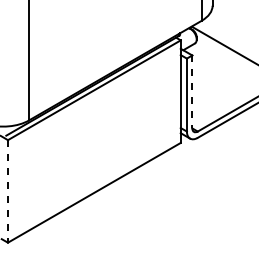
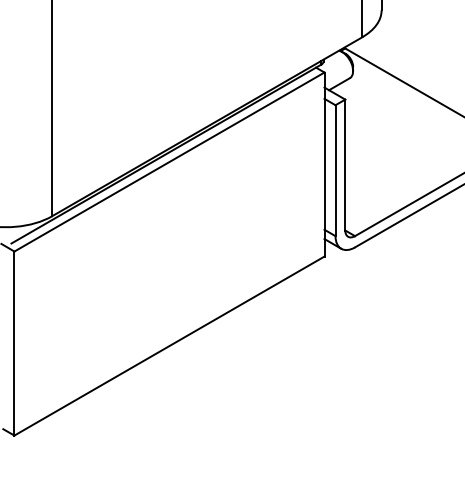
line: (192, 92) -> (345, 166), dashed -> solid
line: (7, 191) -> (13, 343), dashed -> solid

